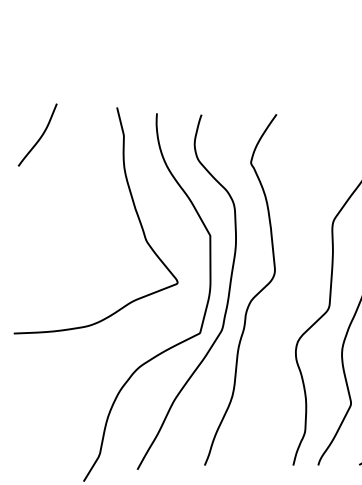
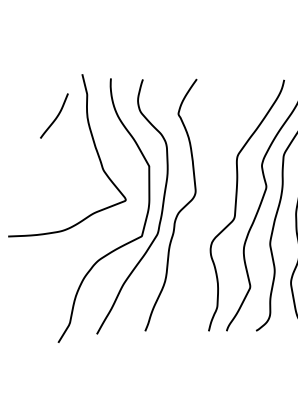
curve: (40, 135) -> (56, 116), moved

